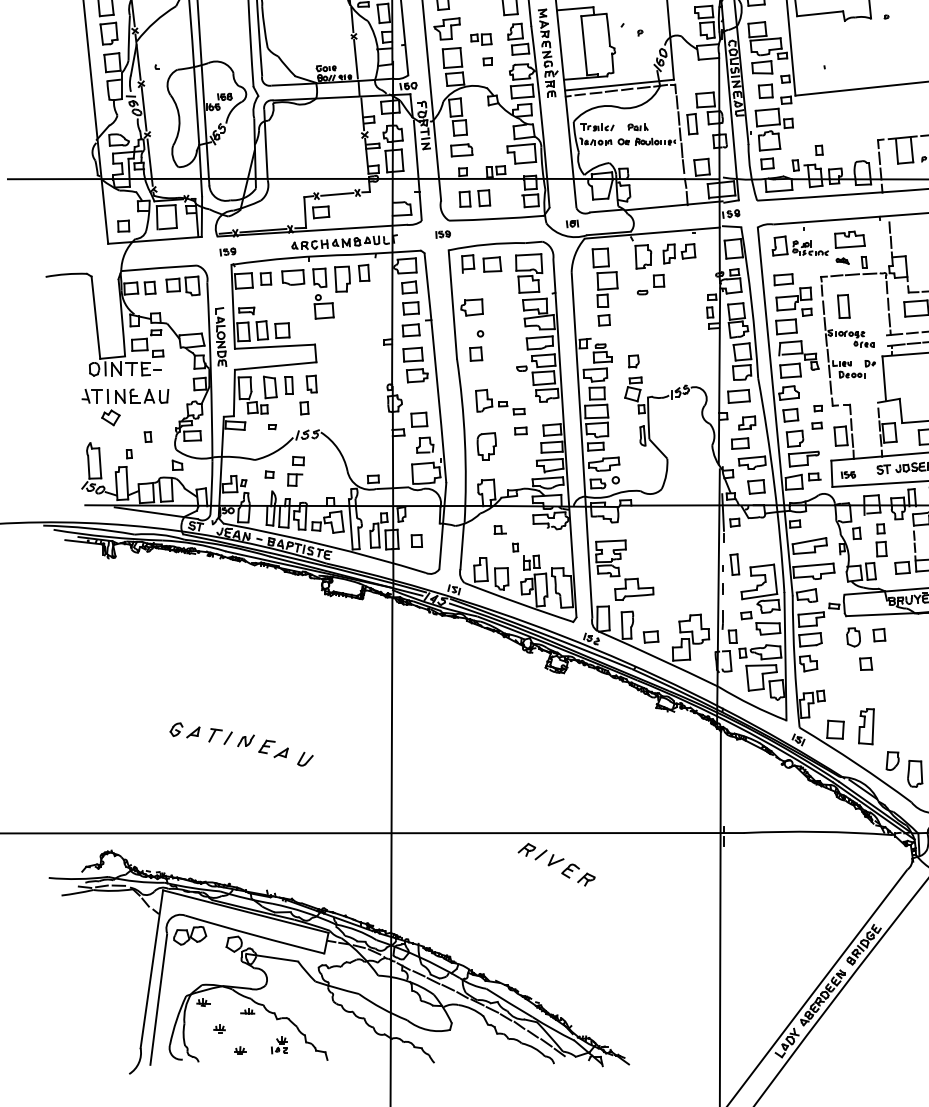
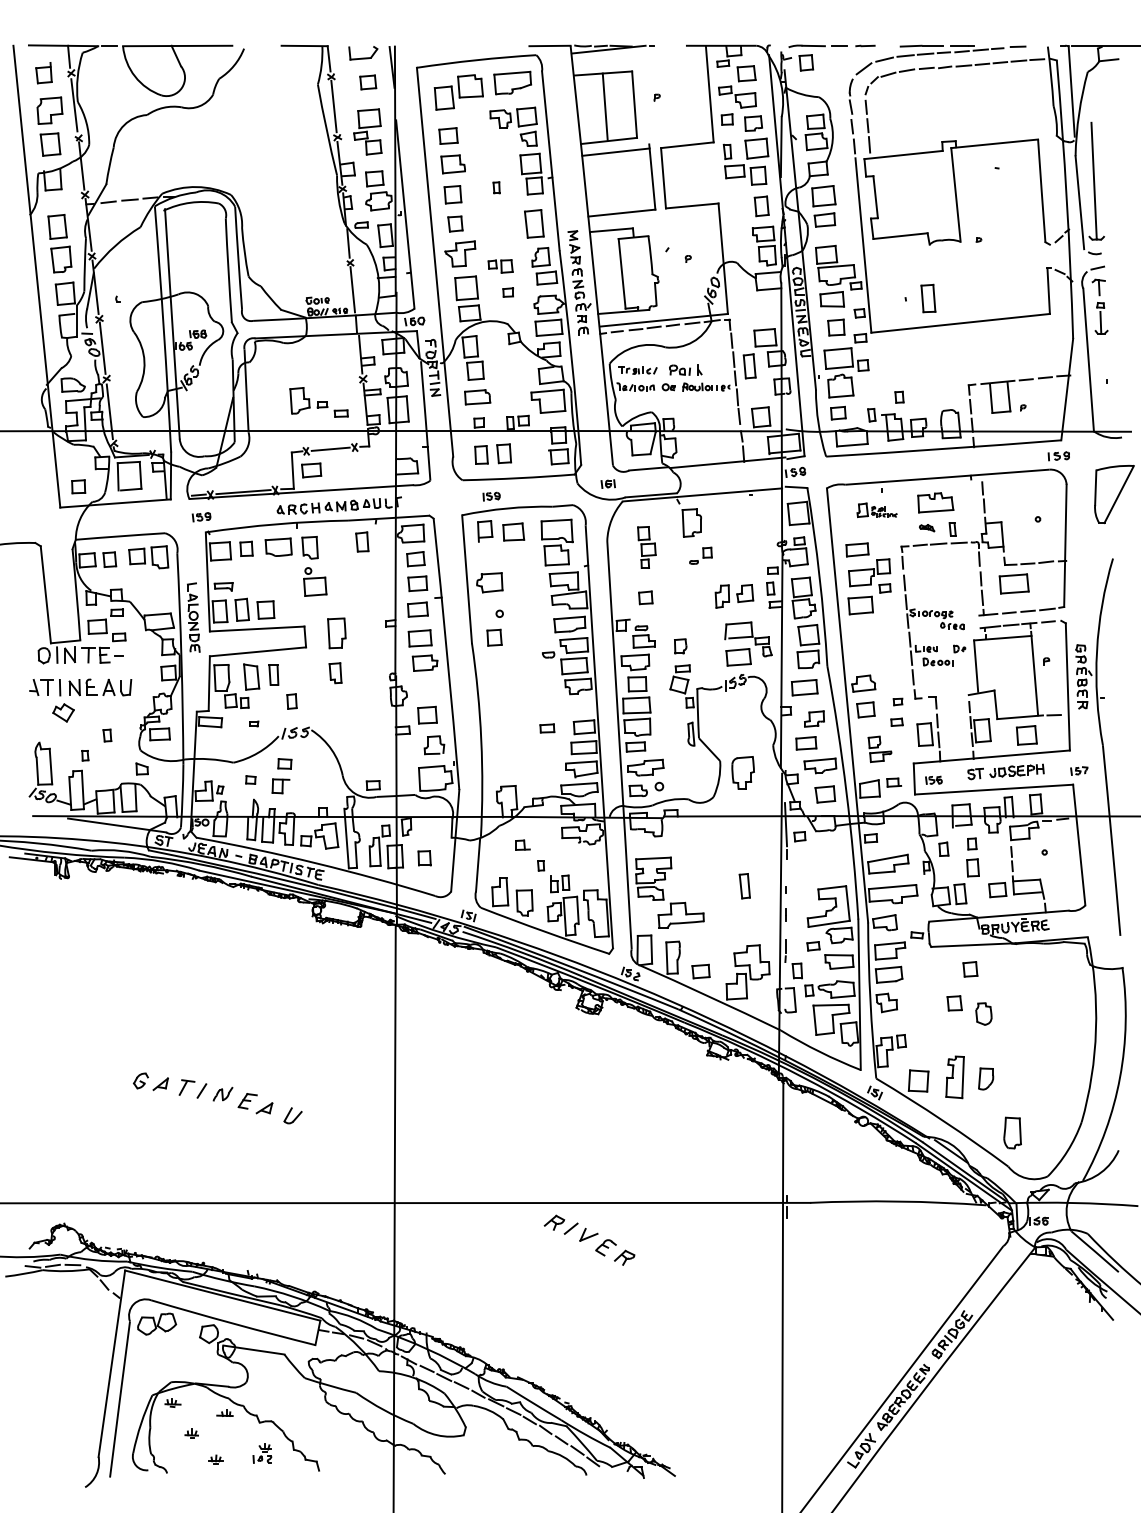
part: (637, 126) -> (685, 369), size x1.4
part: (443, 234) -> (491, 496), moved
part: (799, 246) -> (876, 510), size x0.6
part: (679, 253) -> (734, 596), moved
part: (604, 277) -> (646, 547), size x0.6
part: (342, 279) -> (336, 633), moved
part: (650, 284) -> (700, 555), size x0.7
part: (843, 306) -> (928, 298), moved
part: (798, 359) -> (748, 643), moved
part: (311, 384) -> (335, 673), moved
part: (499, 402) -> (318, 402), moved
part: (486, 446) -> (742, 772), moved
part: (802, 448) -> (879, 749), size x0.6
part: (734, 564) -> (744, 886), moved
part: (853, 636) -> (983, 1013), moved
part: (893, 760) -> (986, 1078), moved

